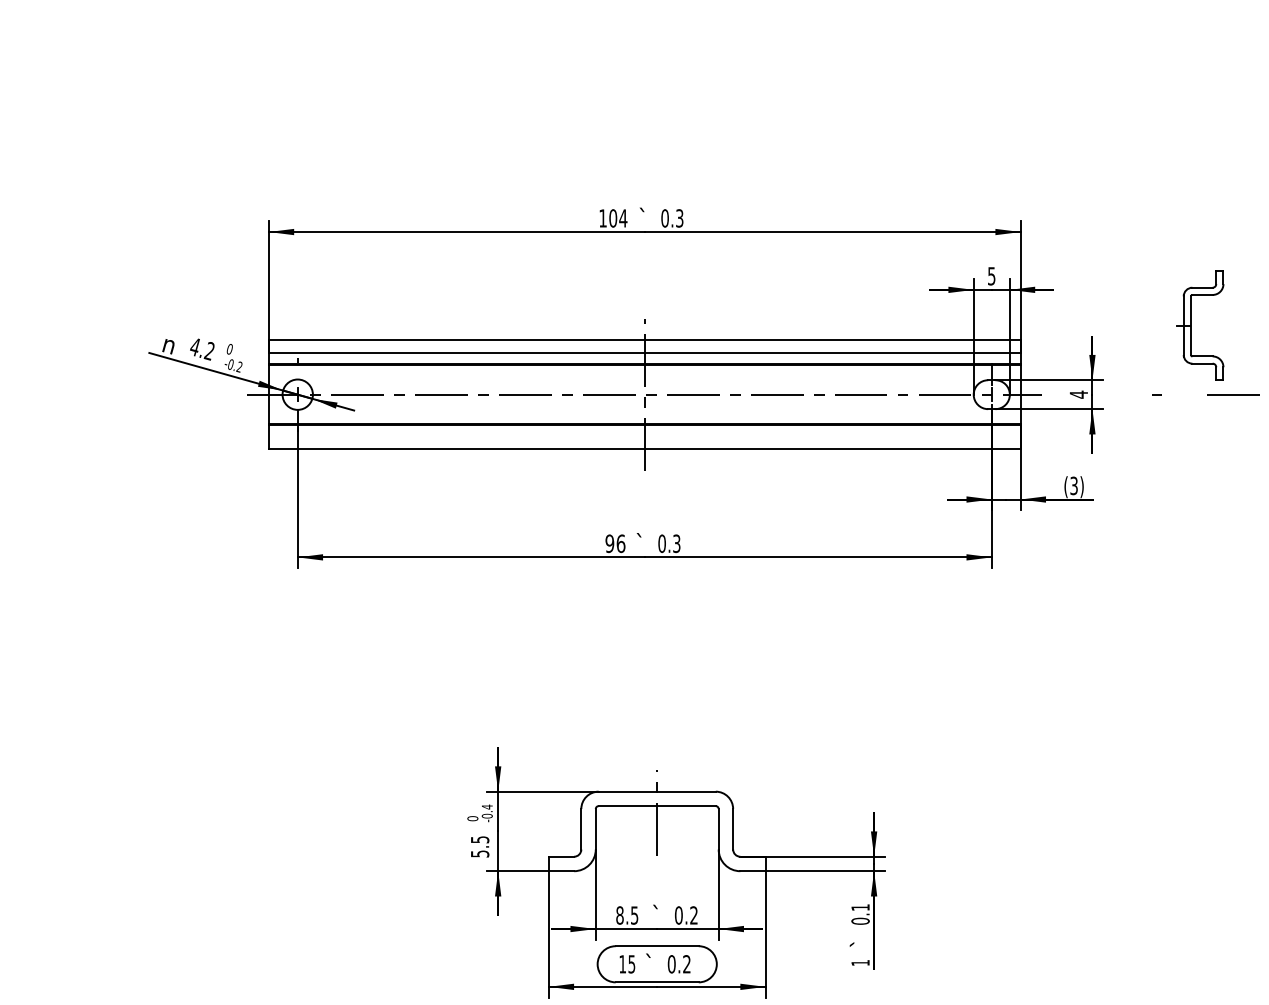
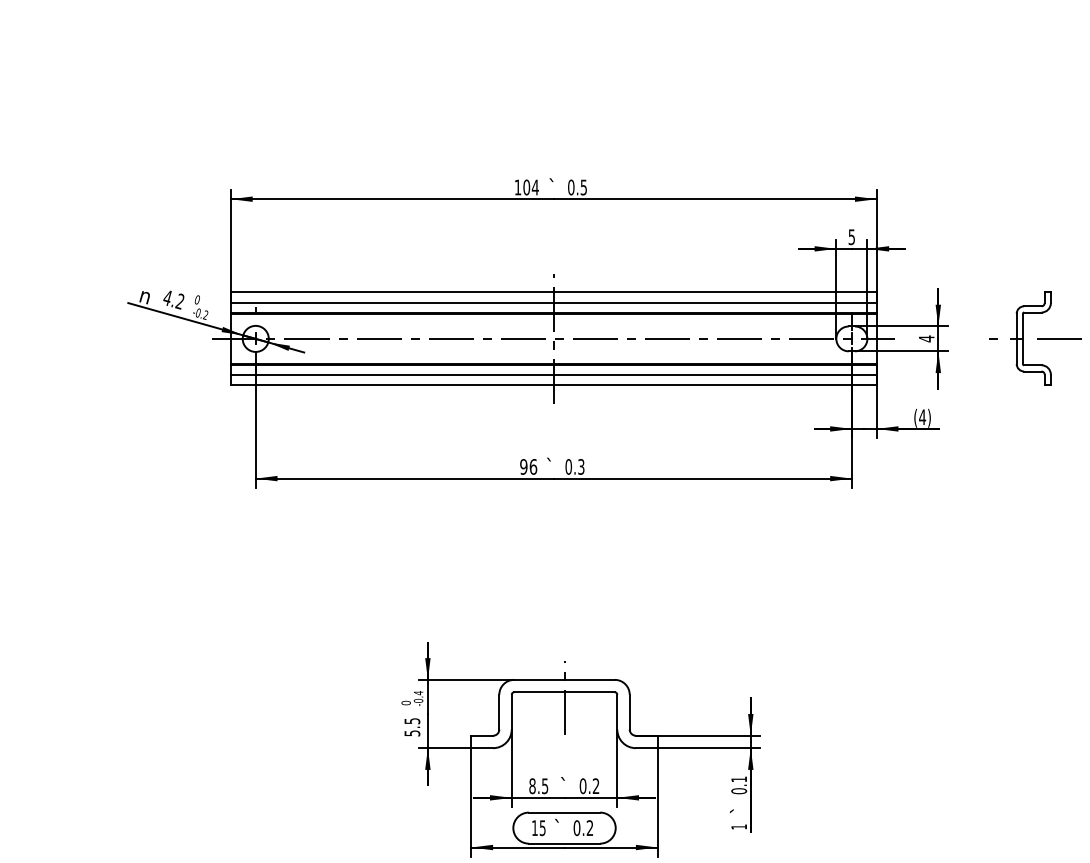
text: (679, 217) -> (583, 186), 0.3 -> 0.5
part: (1191, 325) -> (1023, 338), moved
line: (644, 436) -> (553, 374), added
text: (1074, 485) -> (922, 416), (3) -> (4)

